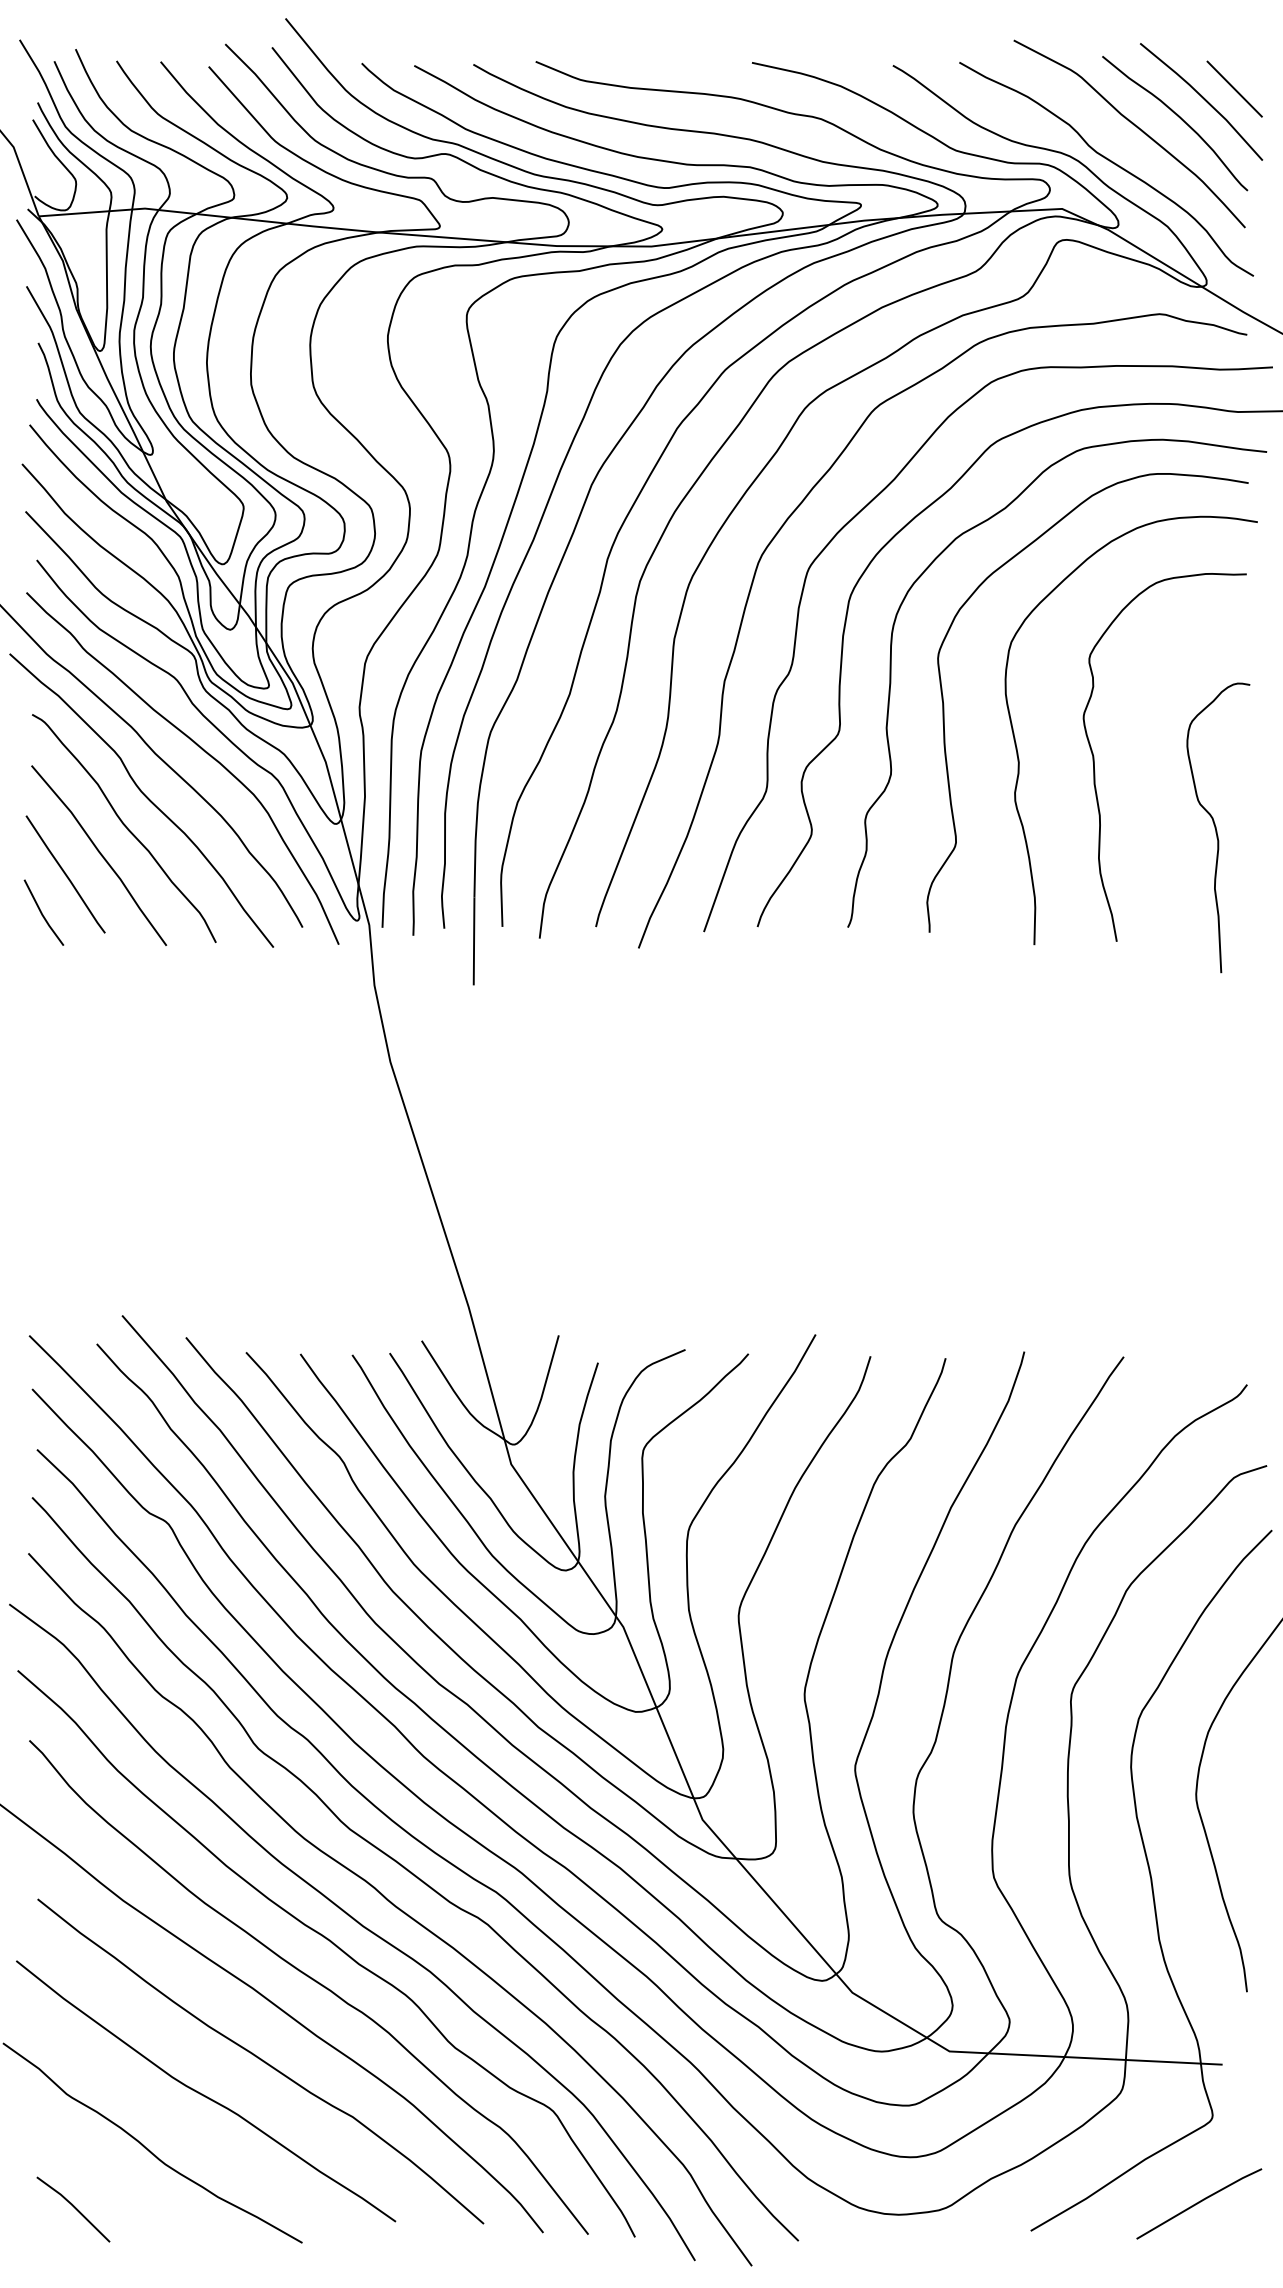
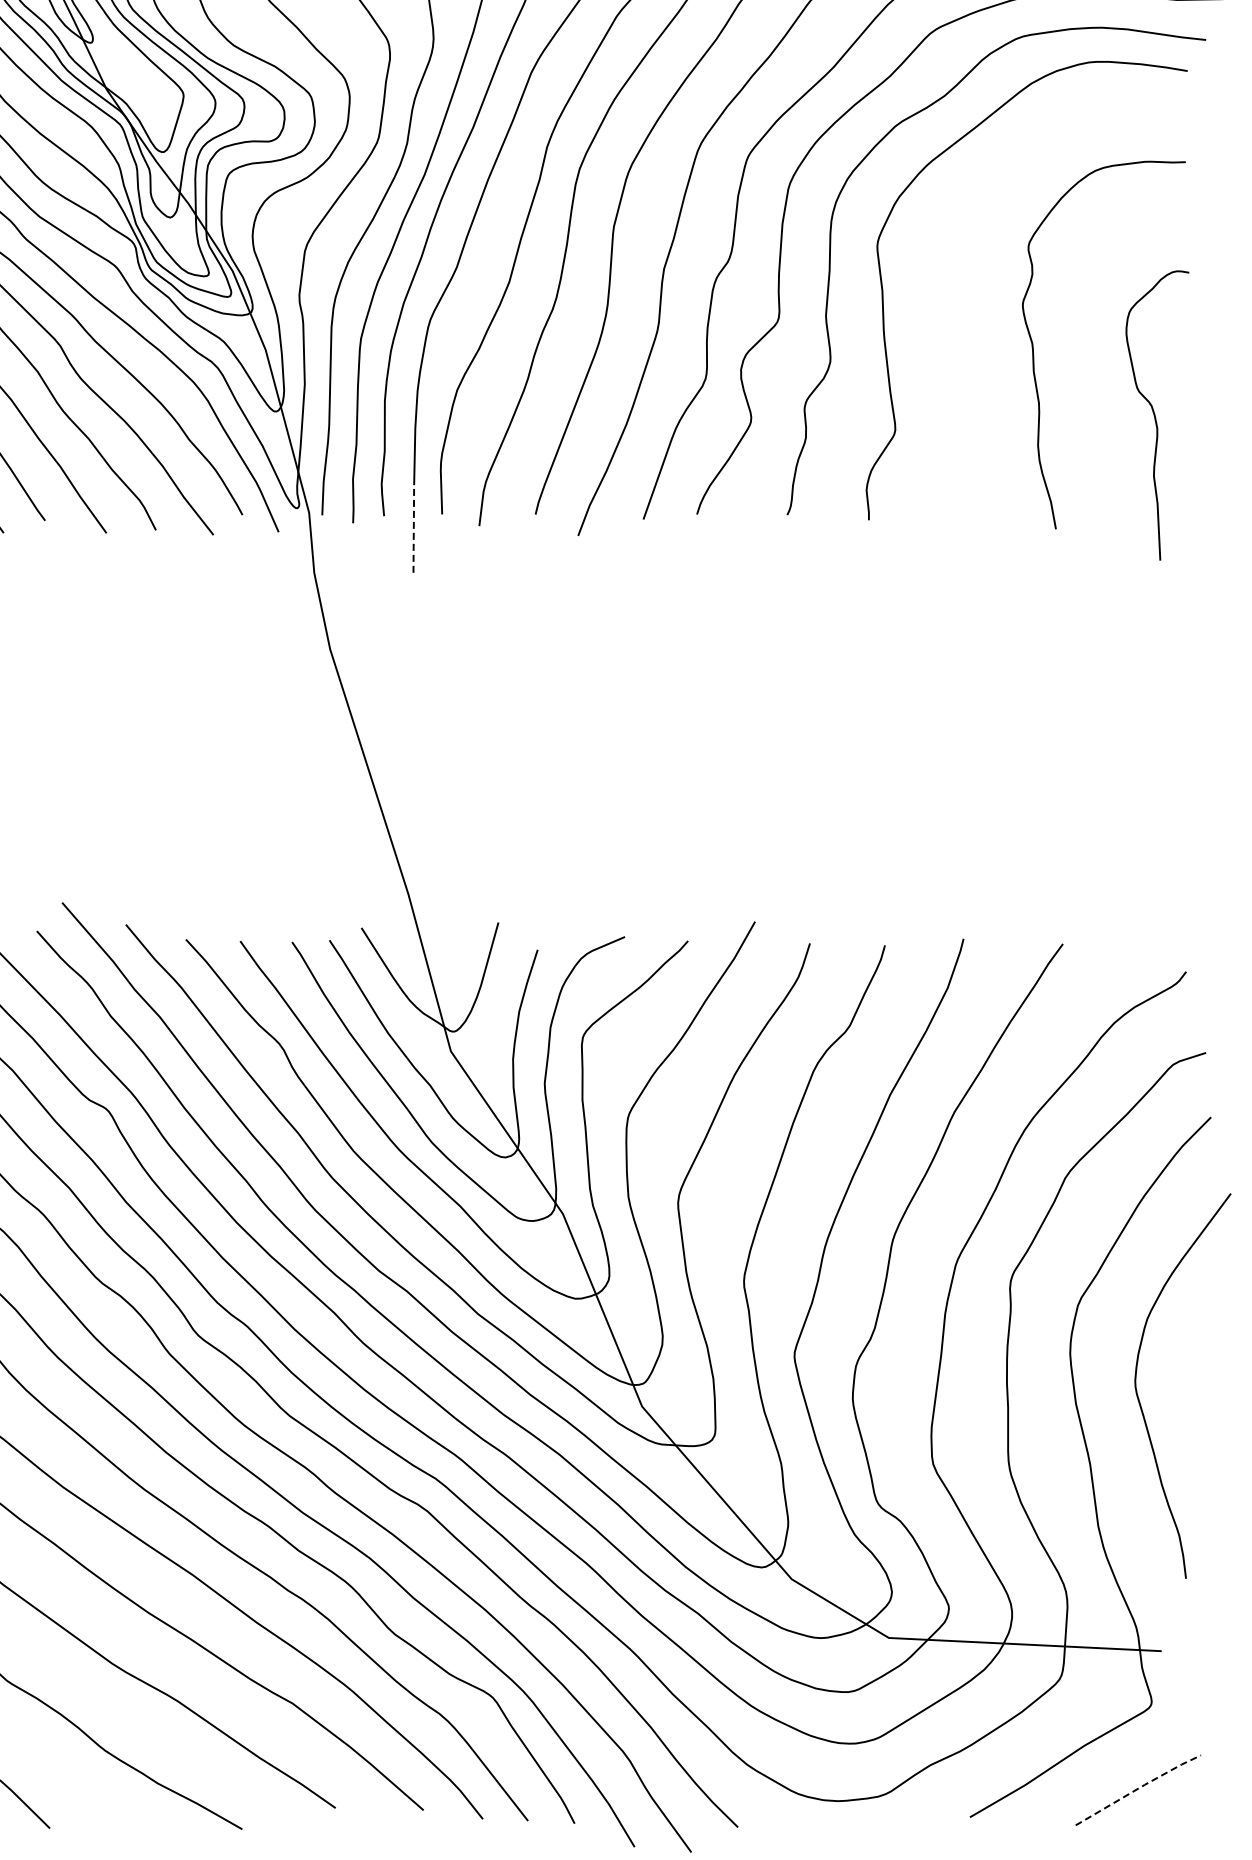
curve: (1018, 752) -> (957, 340), removed
line: (474, 941) -> (414, 529), solid -> dashed
line: (1199, 2201) -> (1138, 1787), solid -> dashed

